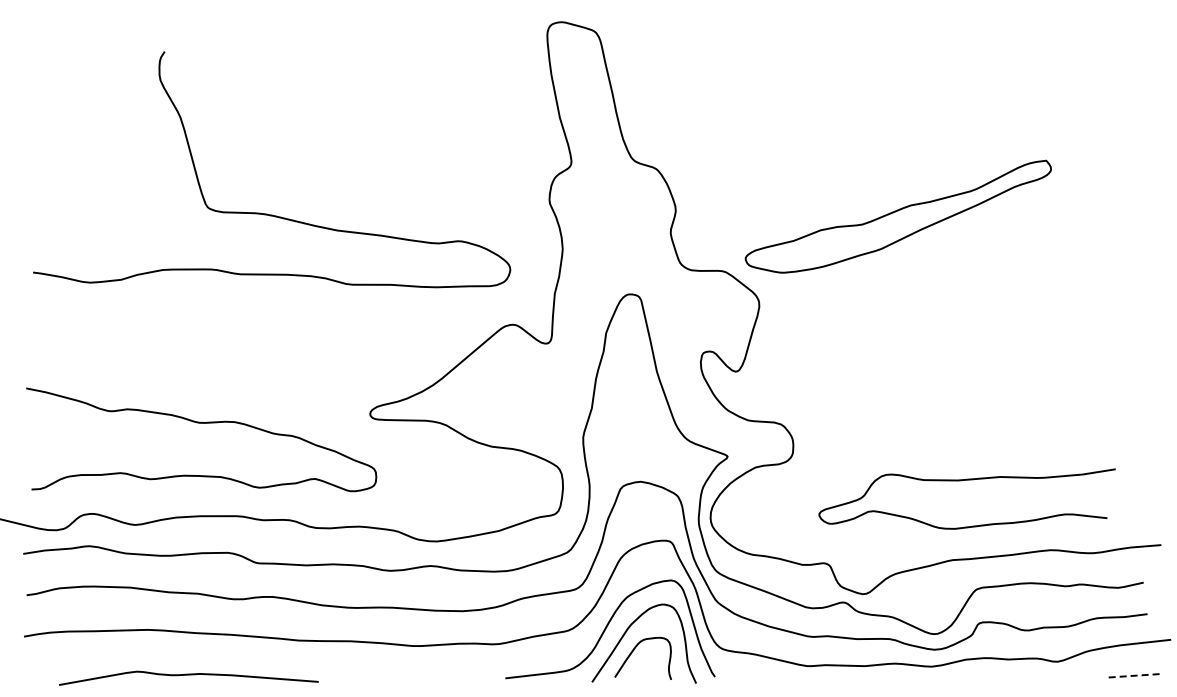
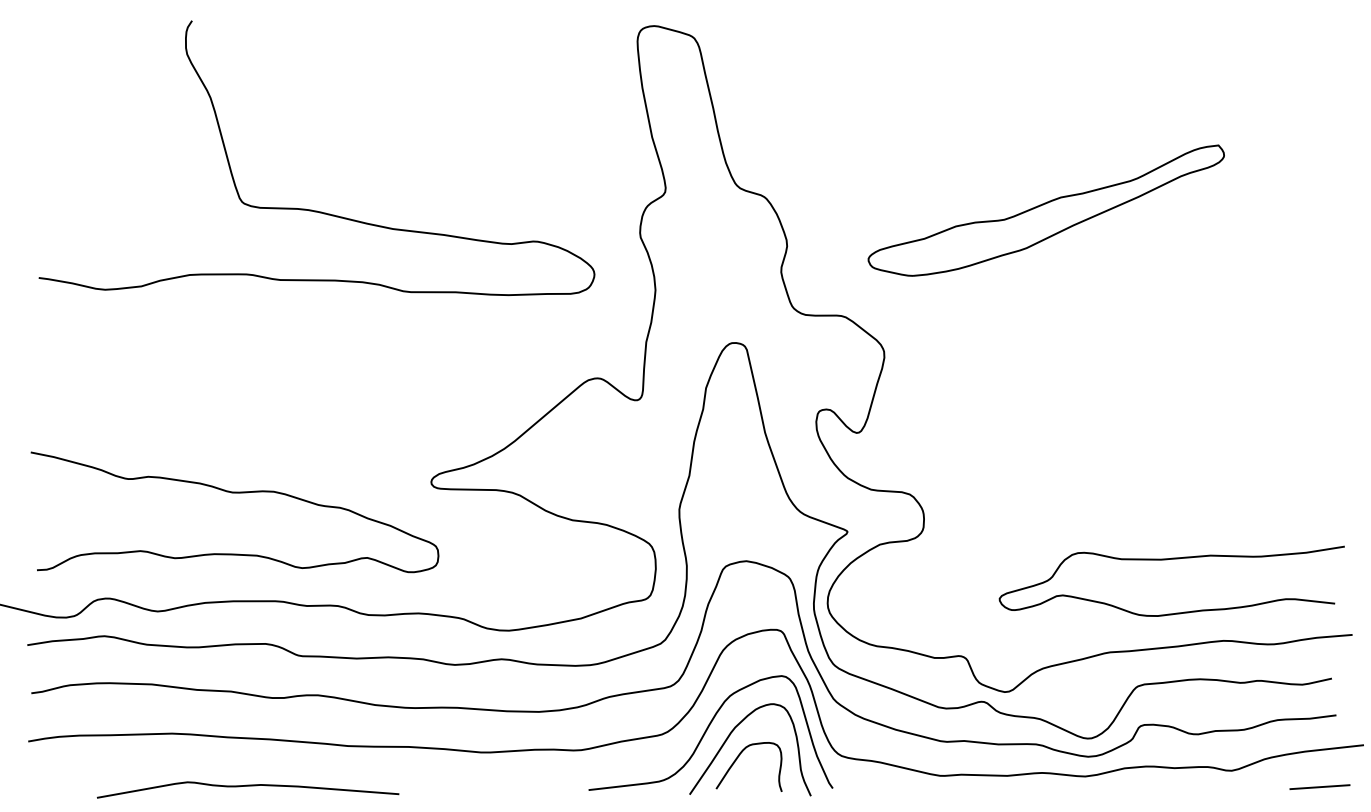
curve: (267, 213) -> (311, 209), moved
part: (897, 216) -> (1045, 210), moved
curve: (961, 481) -> (1165, 560), moved
curve: (188, 675) -> (247, 786), moved
line: (1132, 675) -> (1318, 786), dashed -> solid

